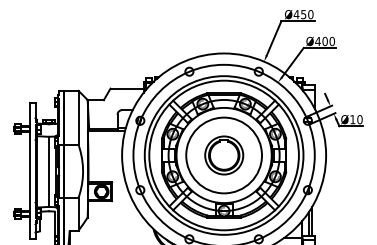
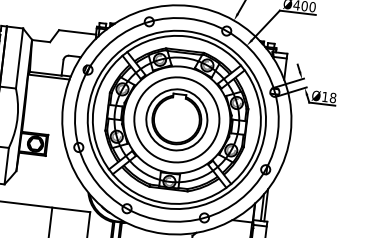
text: (359, 119) -> (332, 97), Ø10 -> Ø18
part: (224, 155) -> (177, 119), size x1.43

